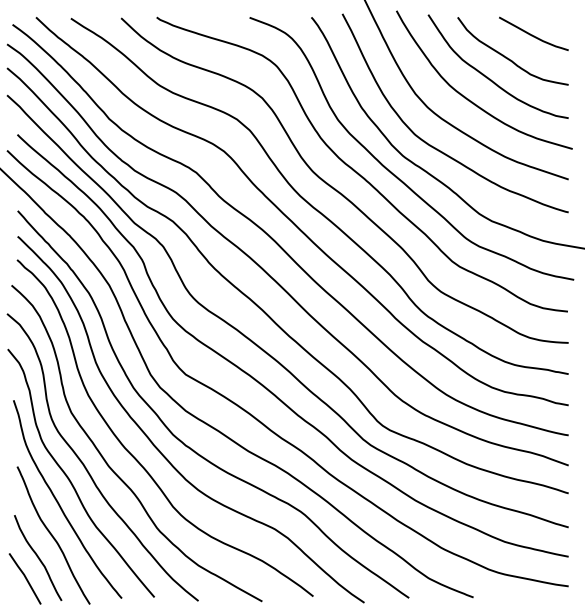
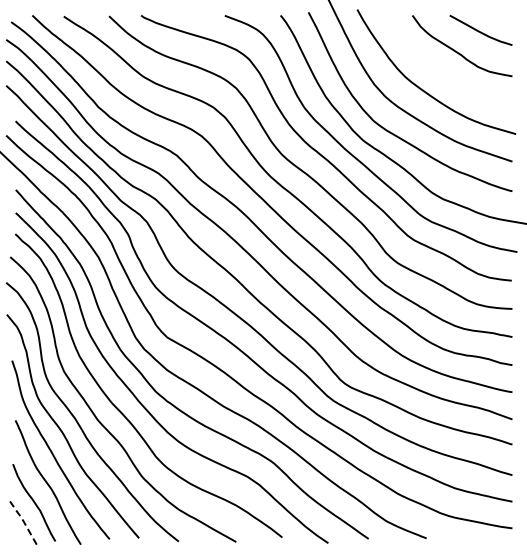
curve: (488, 77) -> (440, 69), removed
line: (25, 576) -> (22, 519), solid -> dashed

